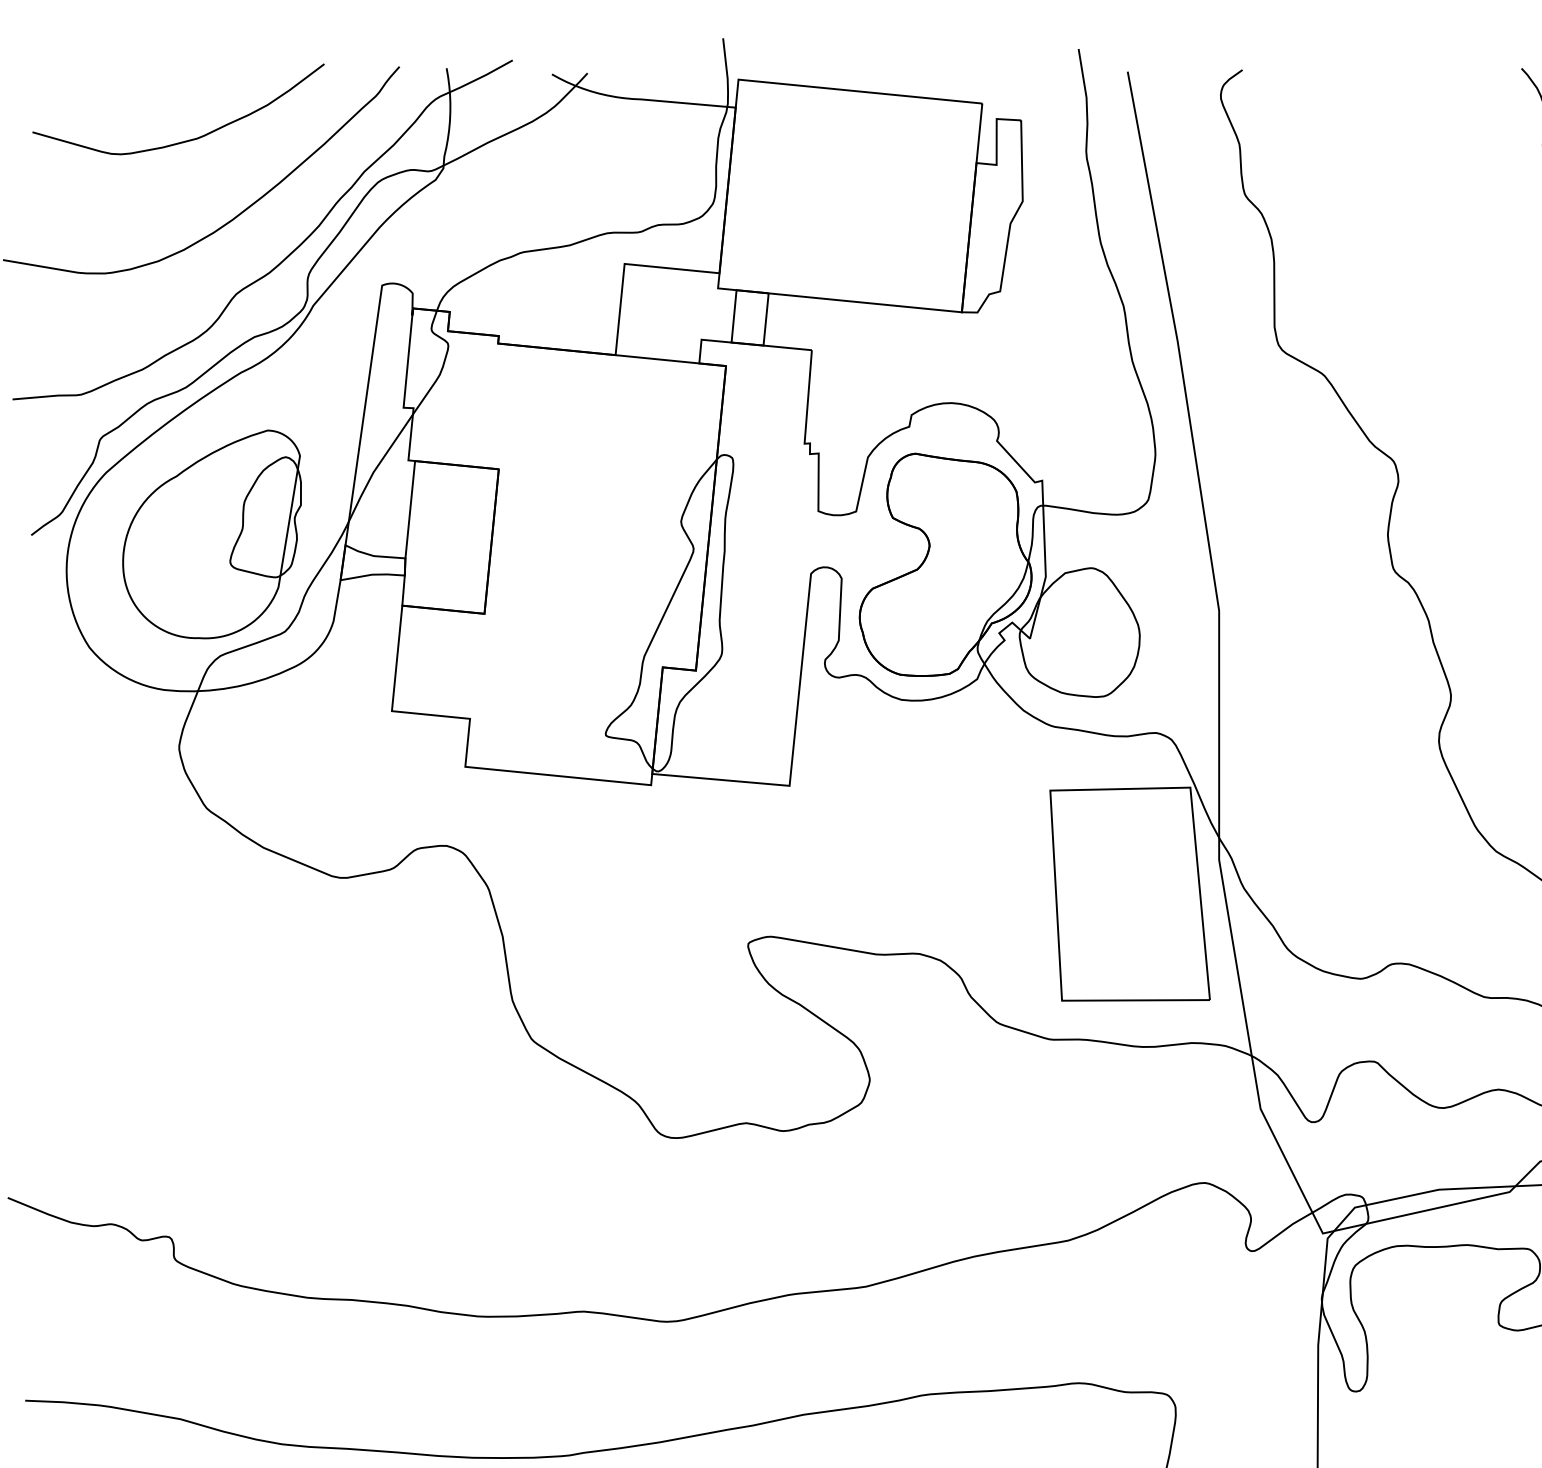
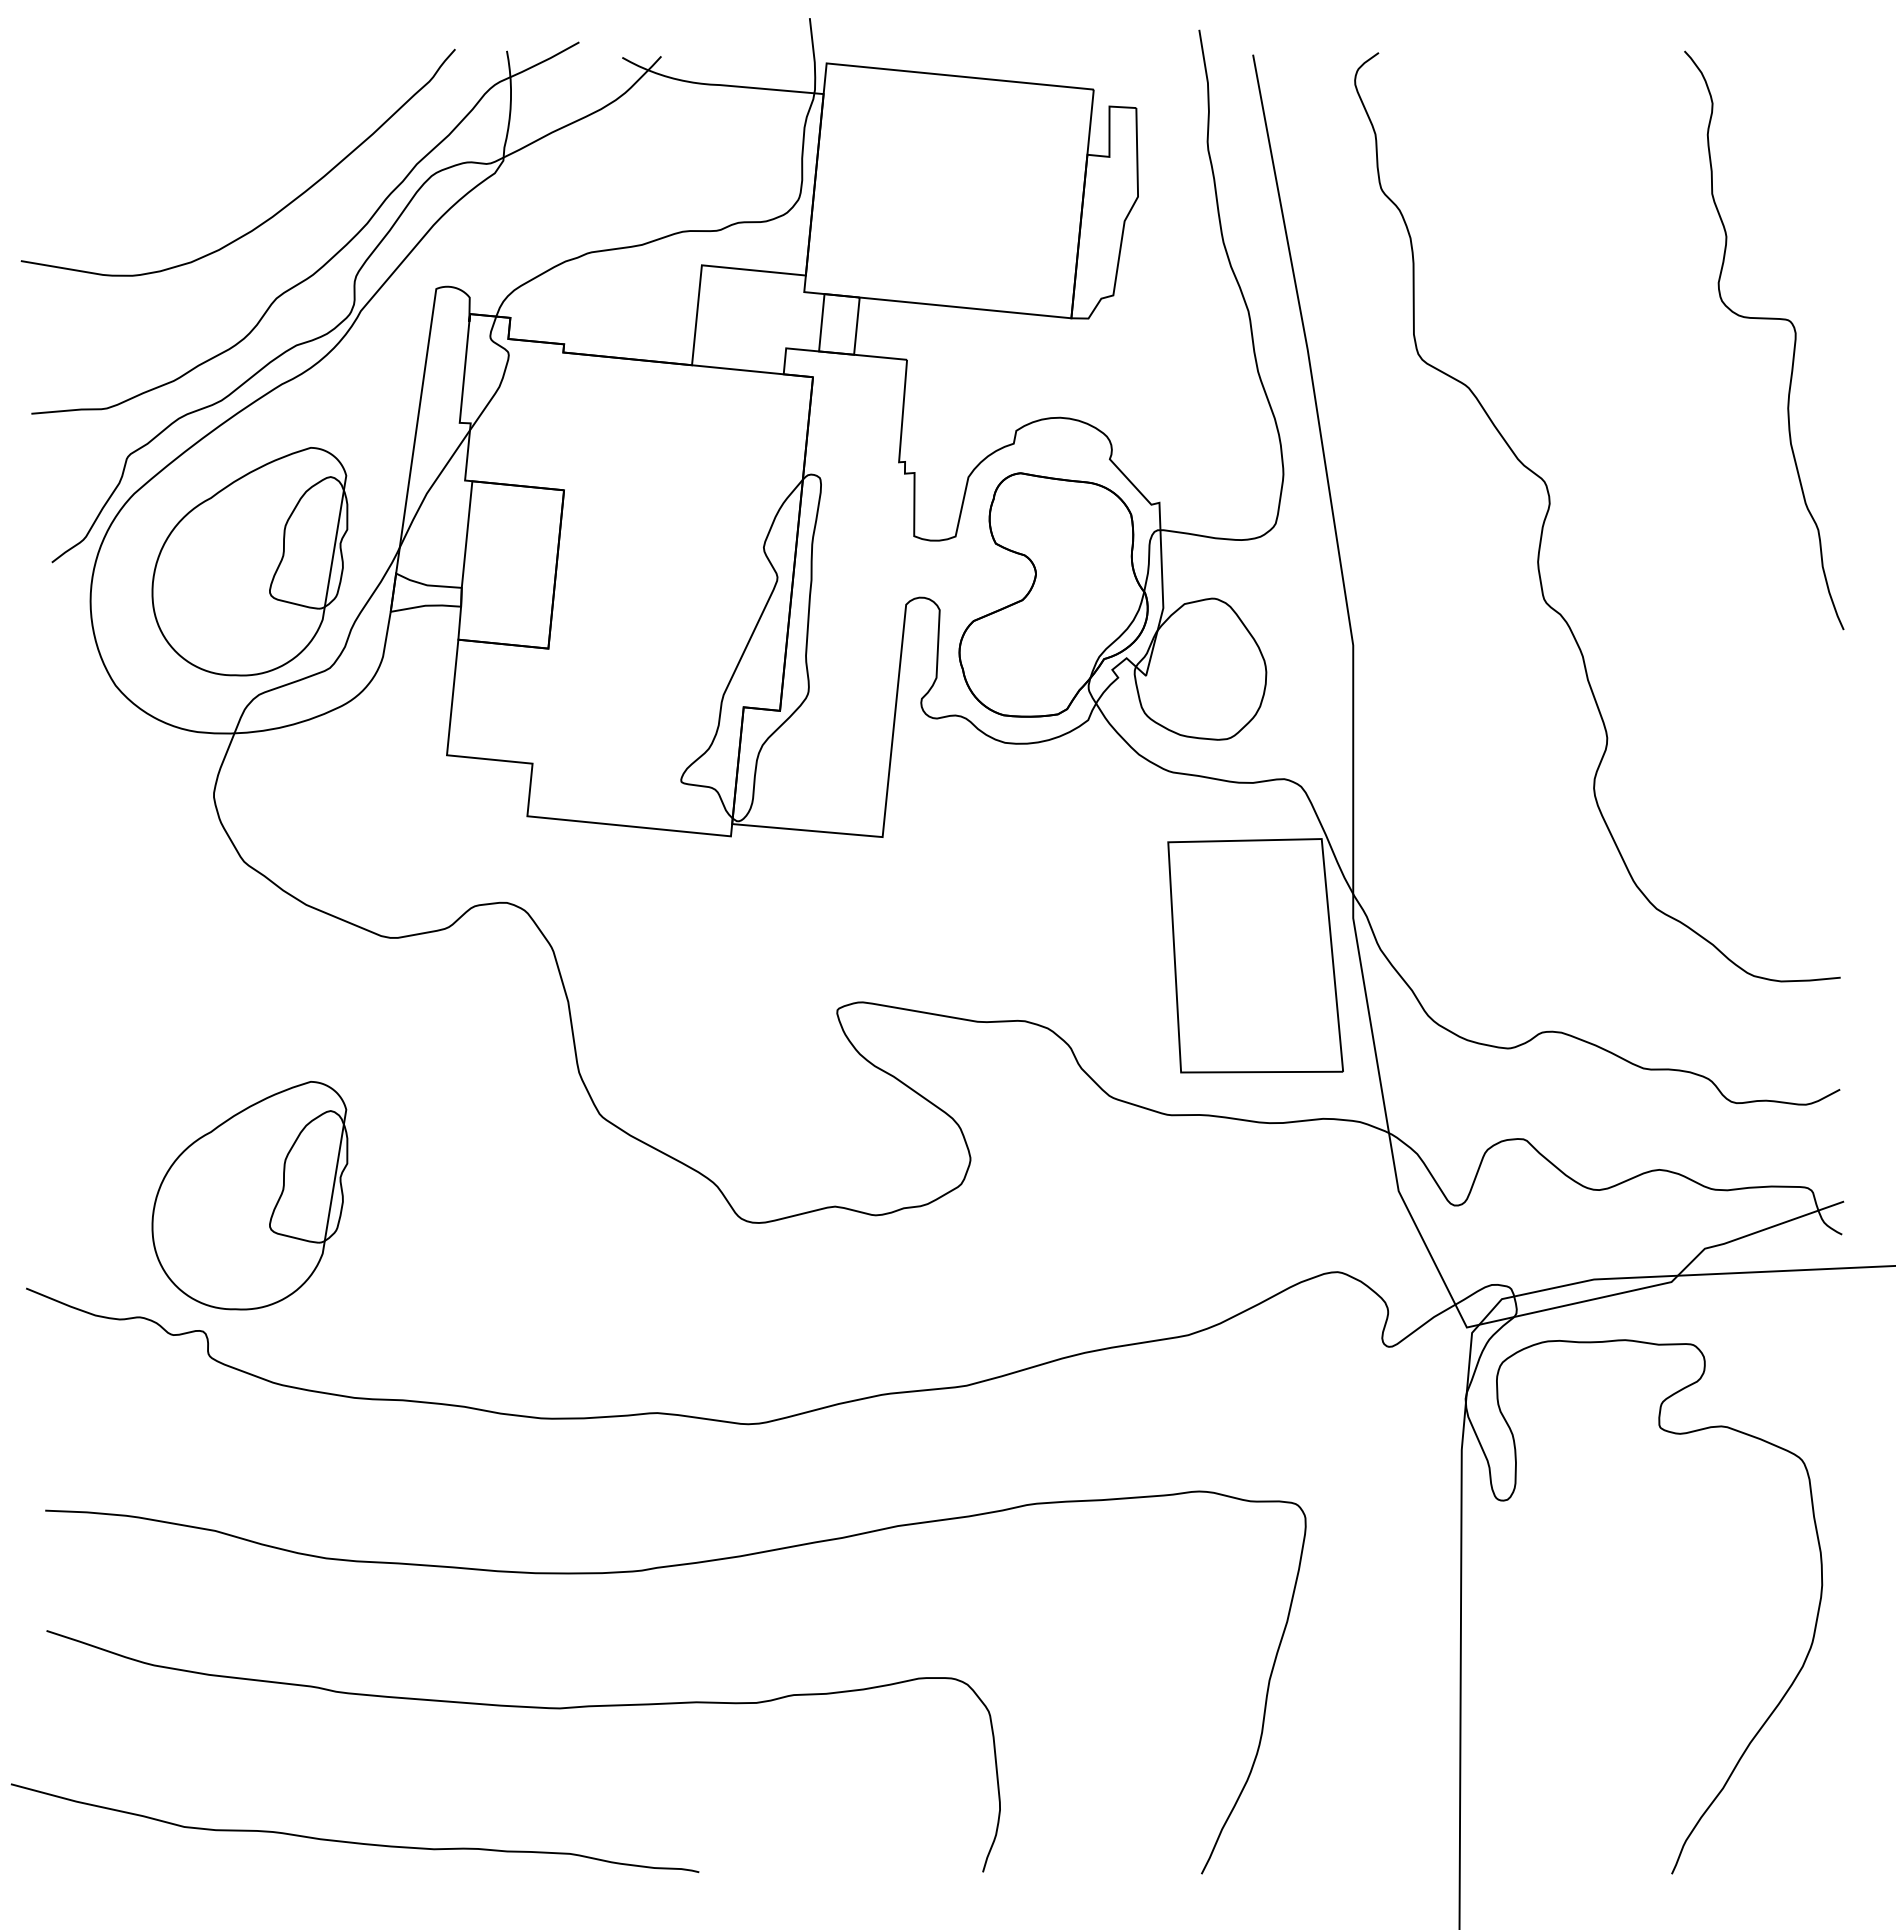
curve: (187, 139) -> (223, 129), removed
part: (211, 1113) -> (249, 1195), added

